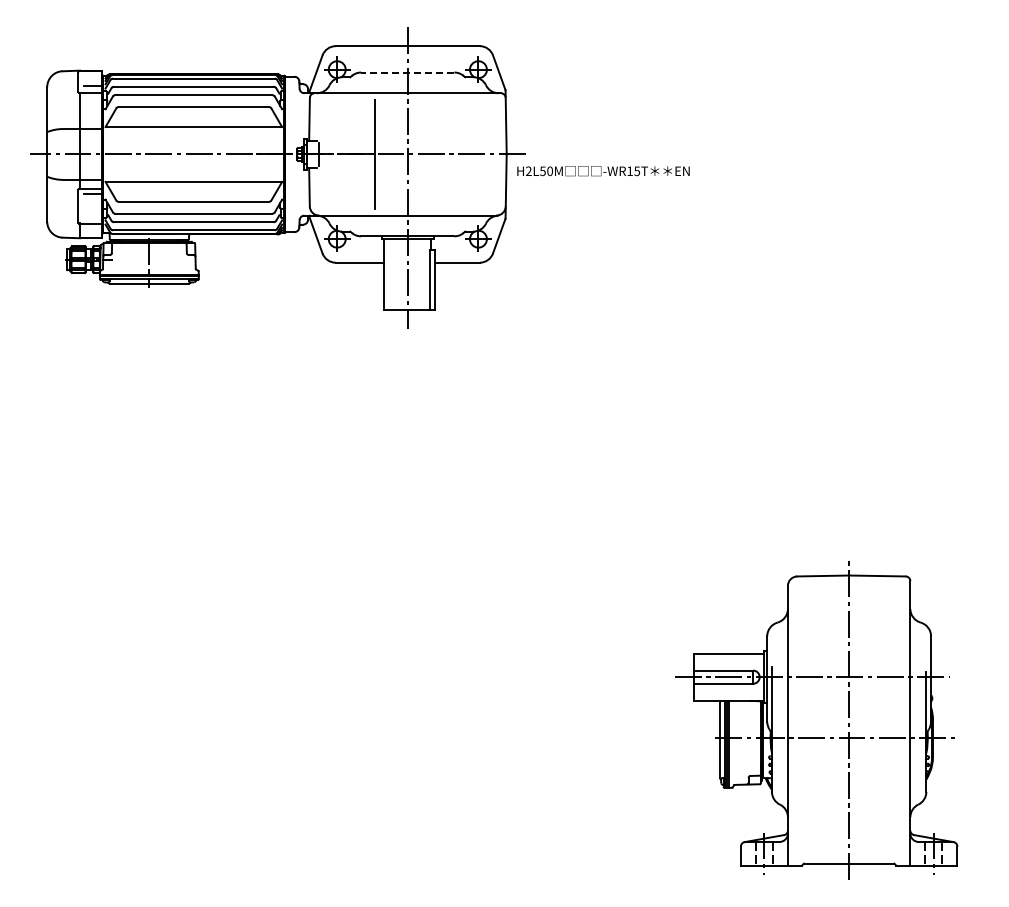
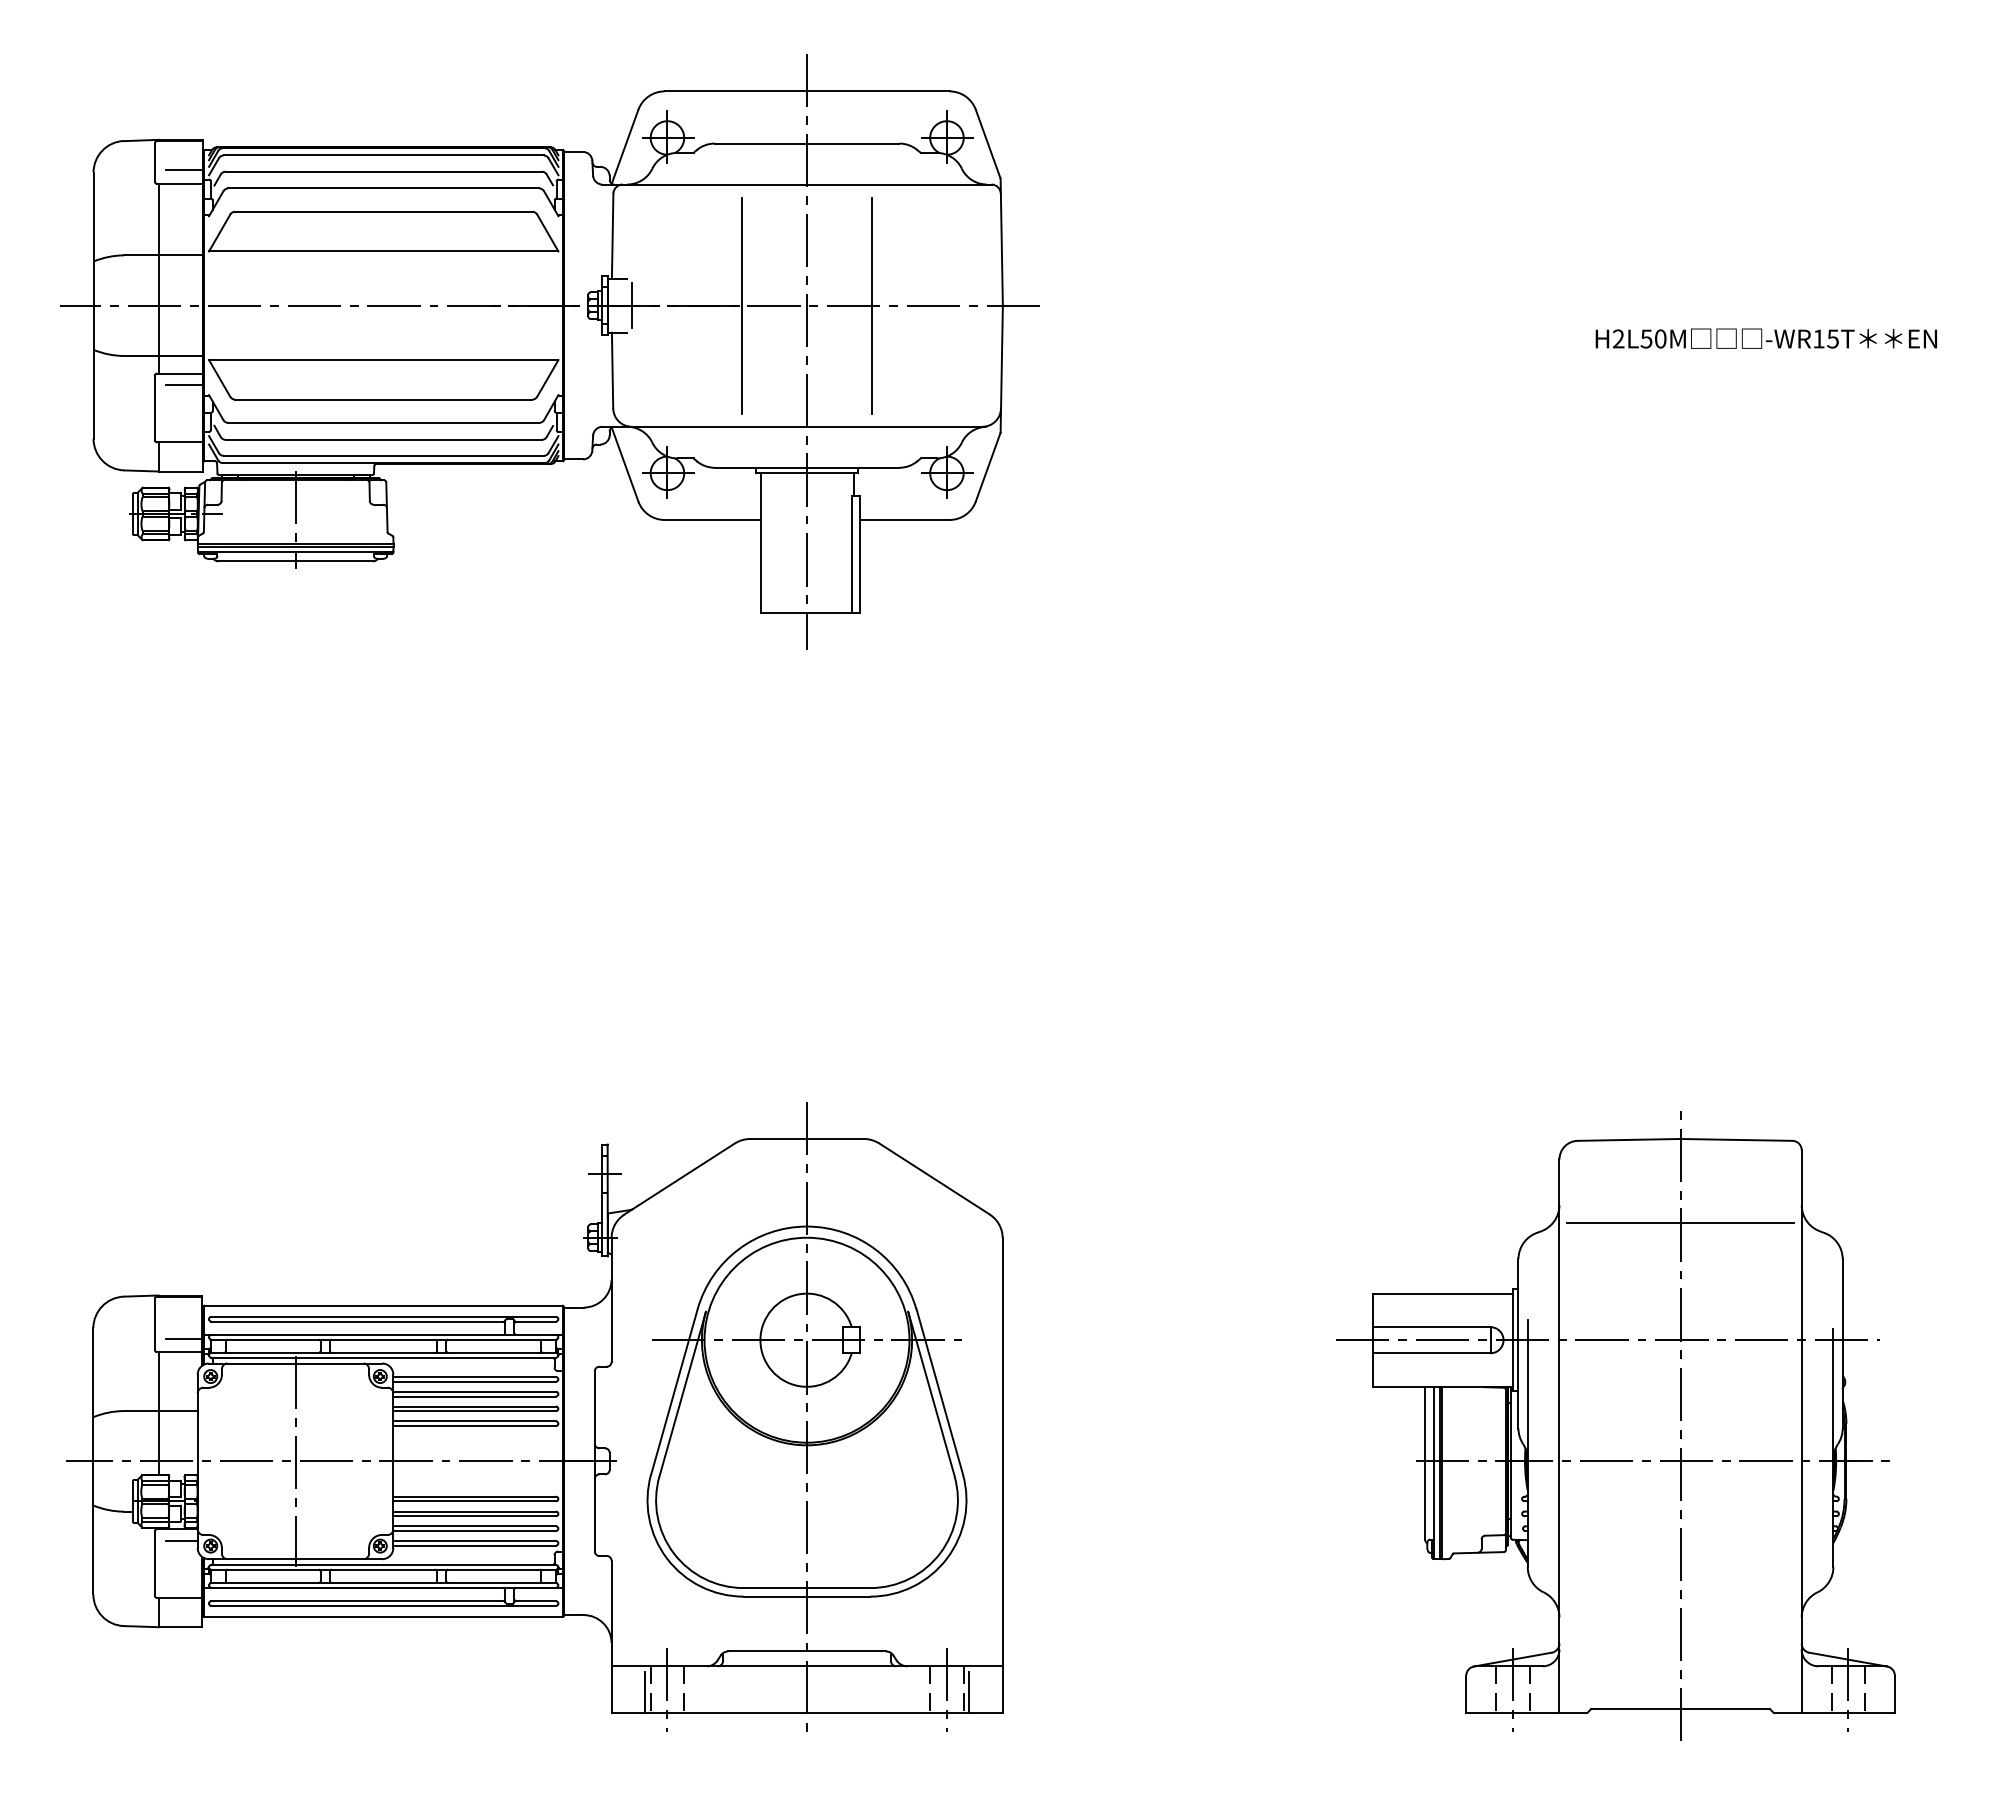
line: (407, 72) -> (806, 143), dashed -> solid
line: (440, 154) -> (871, 305), added
text: (603, 171) -> (1766, 339), moved
line: (848, 617) -> (1679, 1222), added
part: (270, 715) -> (535, 1415), added

